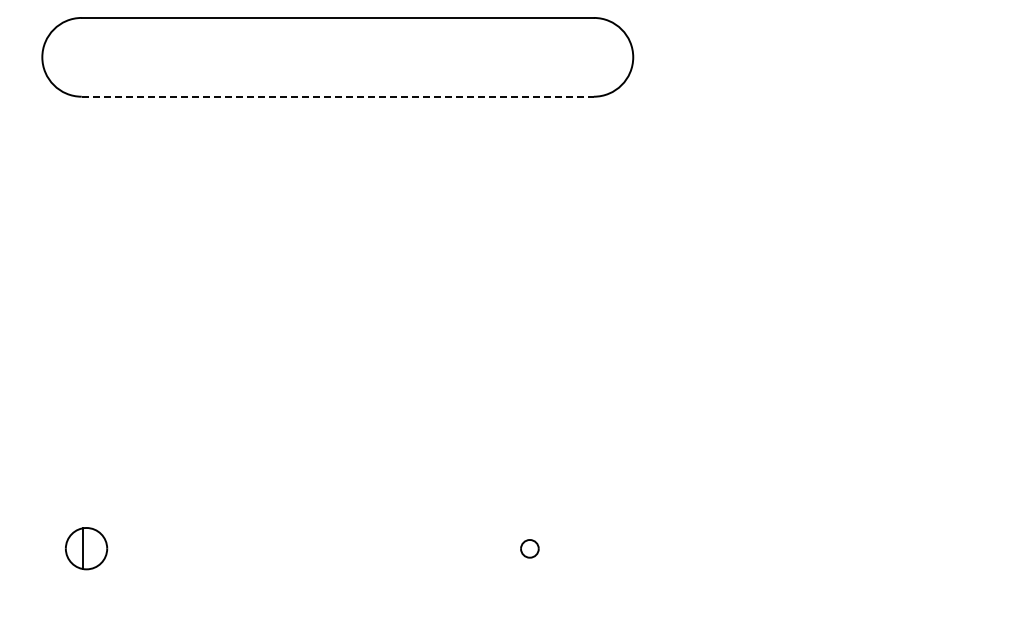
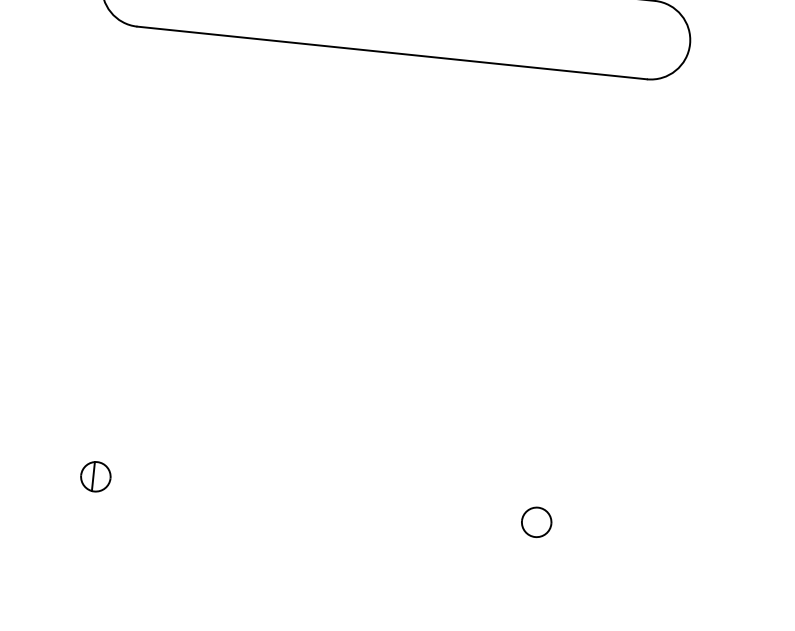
line: (338, 96) -> (392, 52), dashed -> solid
part: (86, 548) -> (95, 476), size x0.71
part: (529, 548) -> (536, 522), size x1.67

